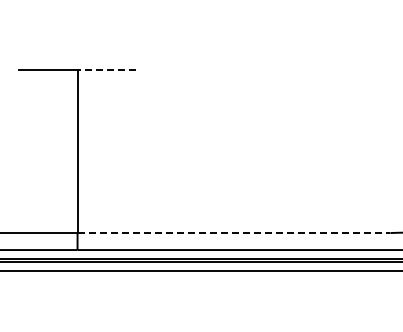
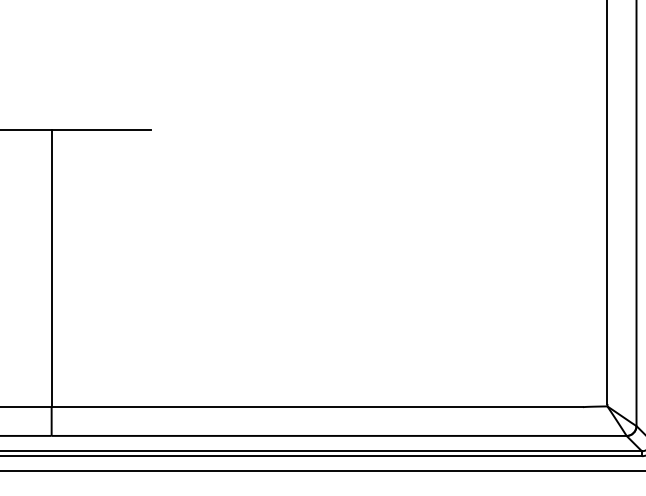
line: (106, 70) -> (100, 130), dashed -> solid
line: (234, 233) -> (318, 407), dashed -> solid

